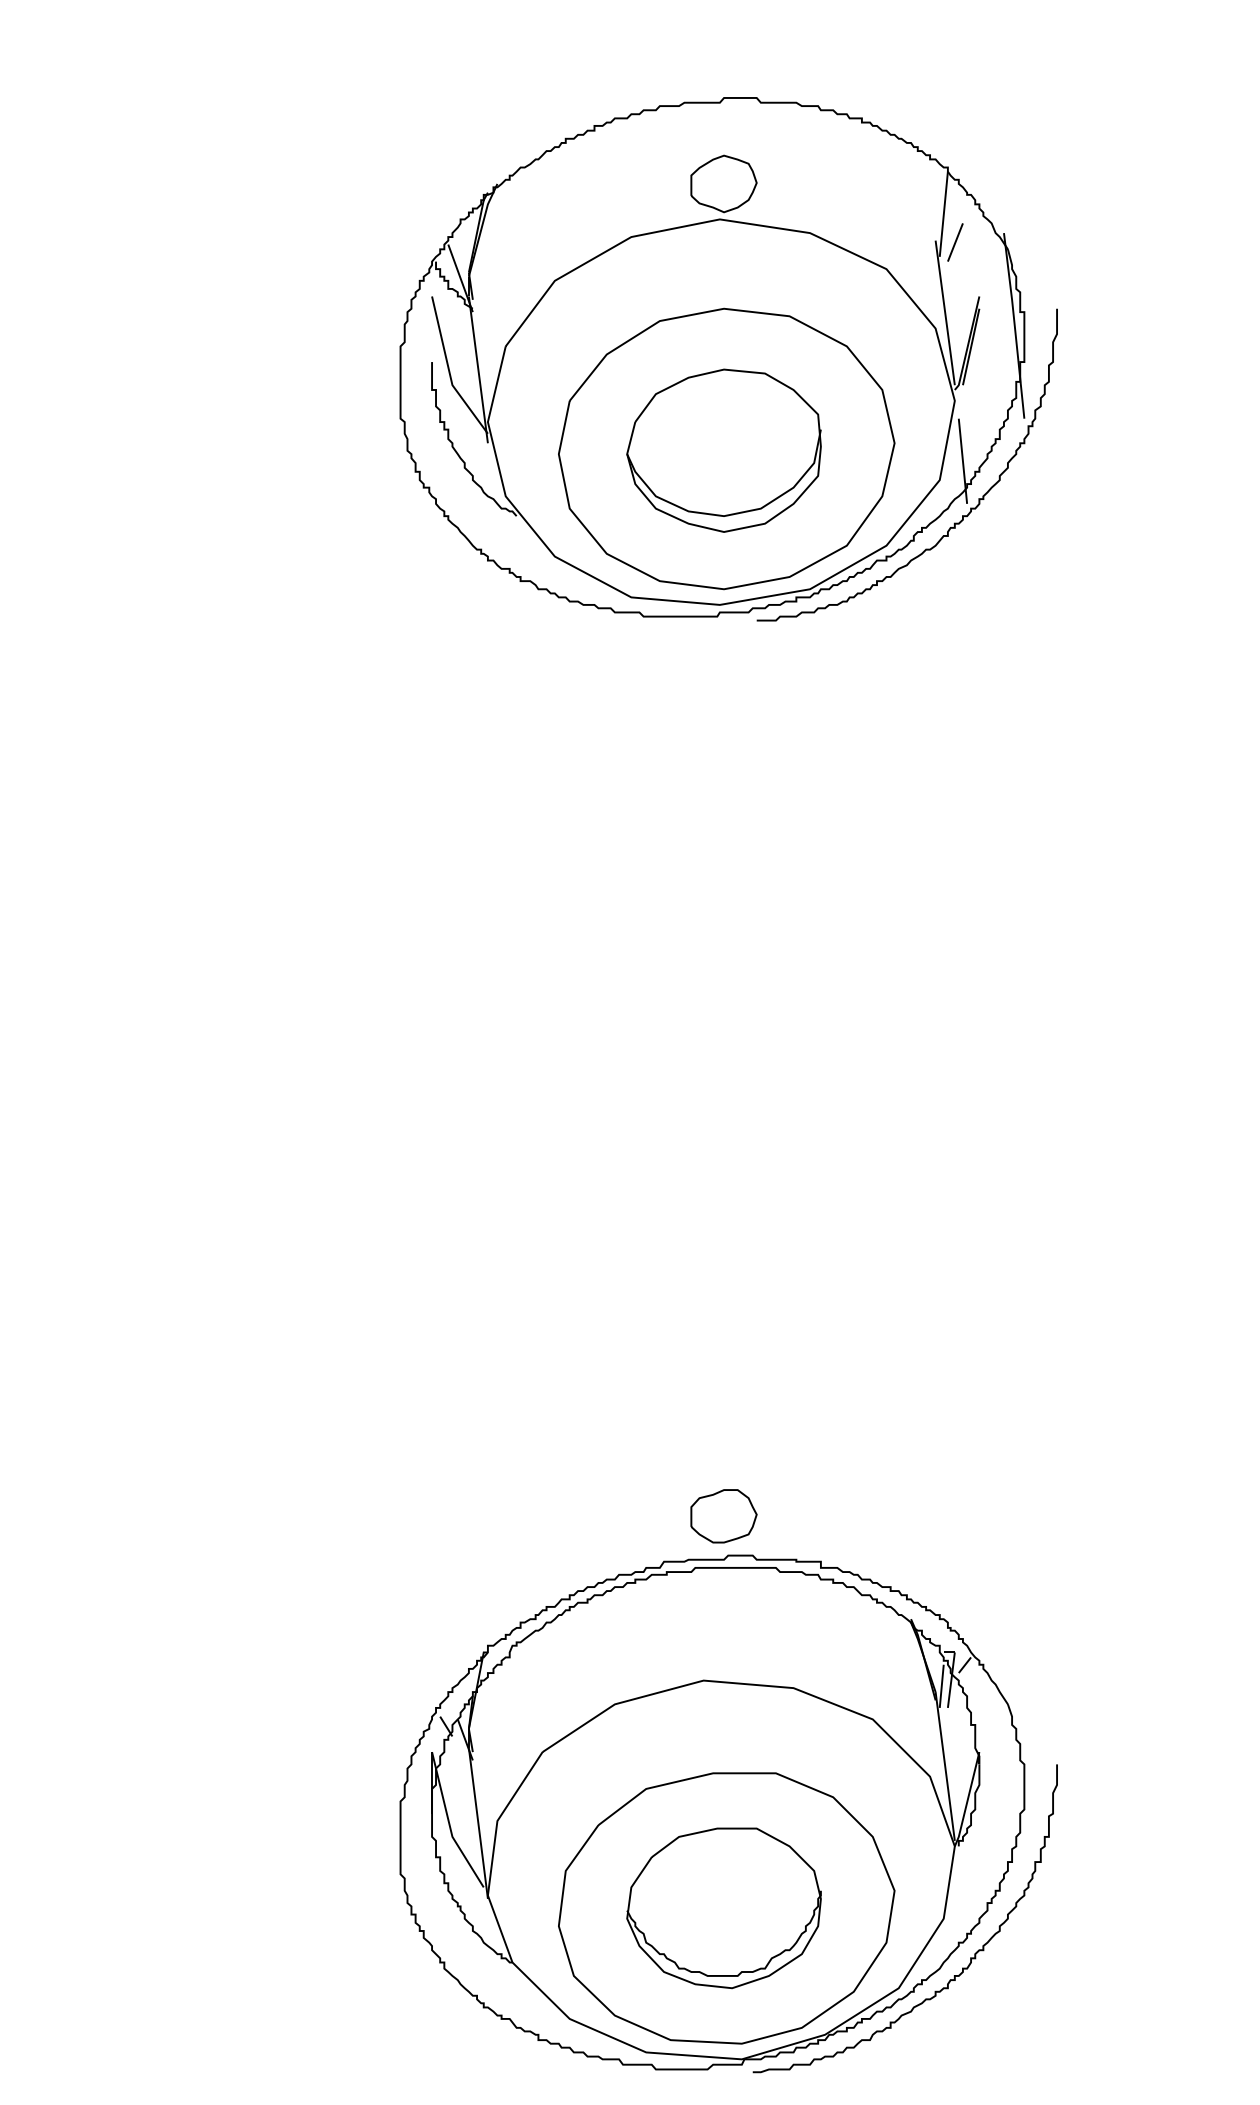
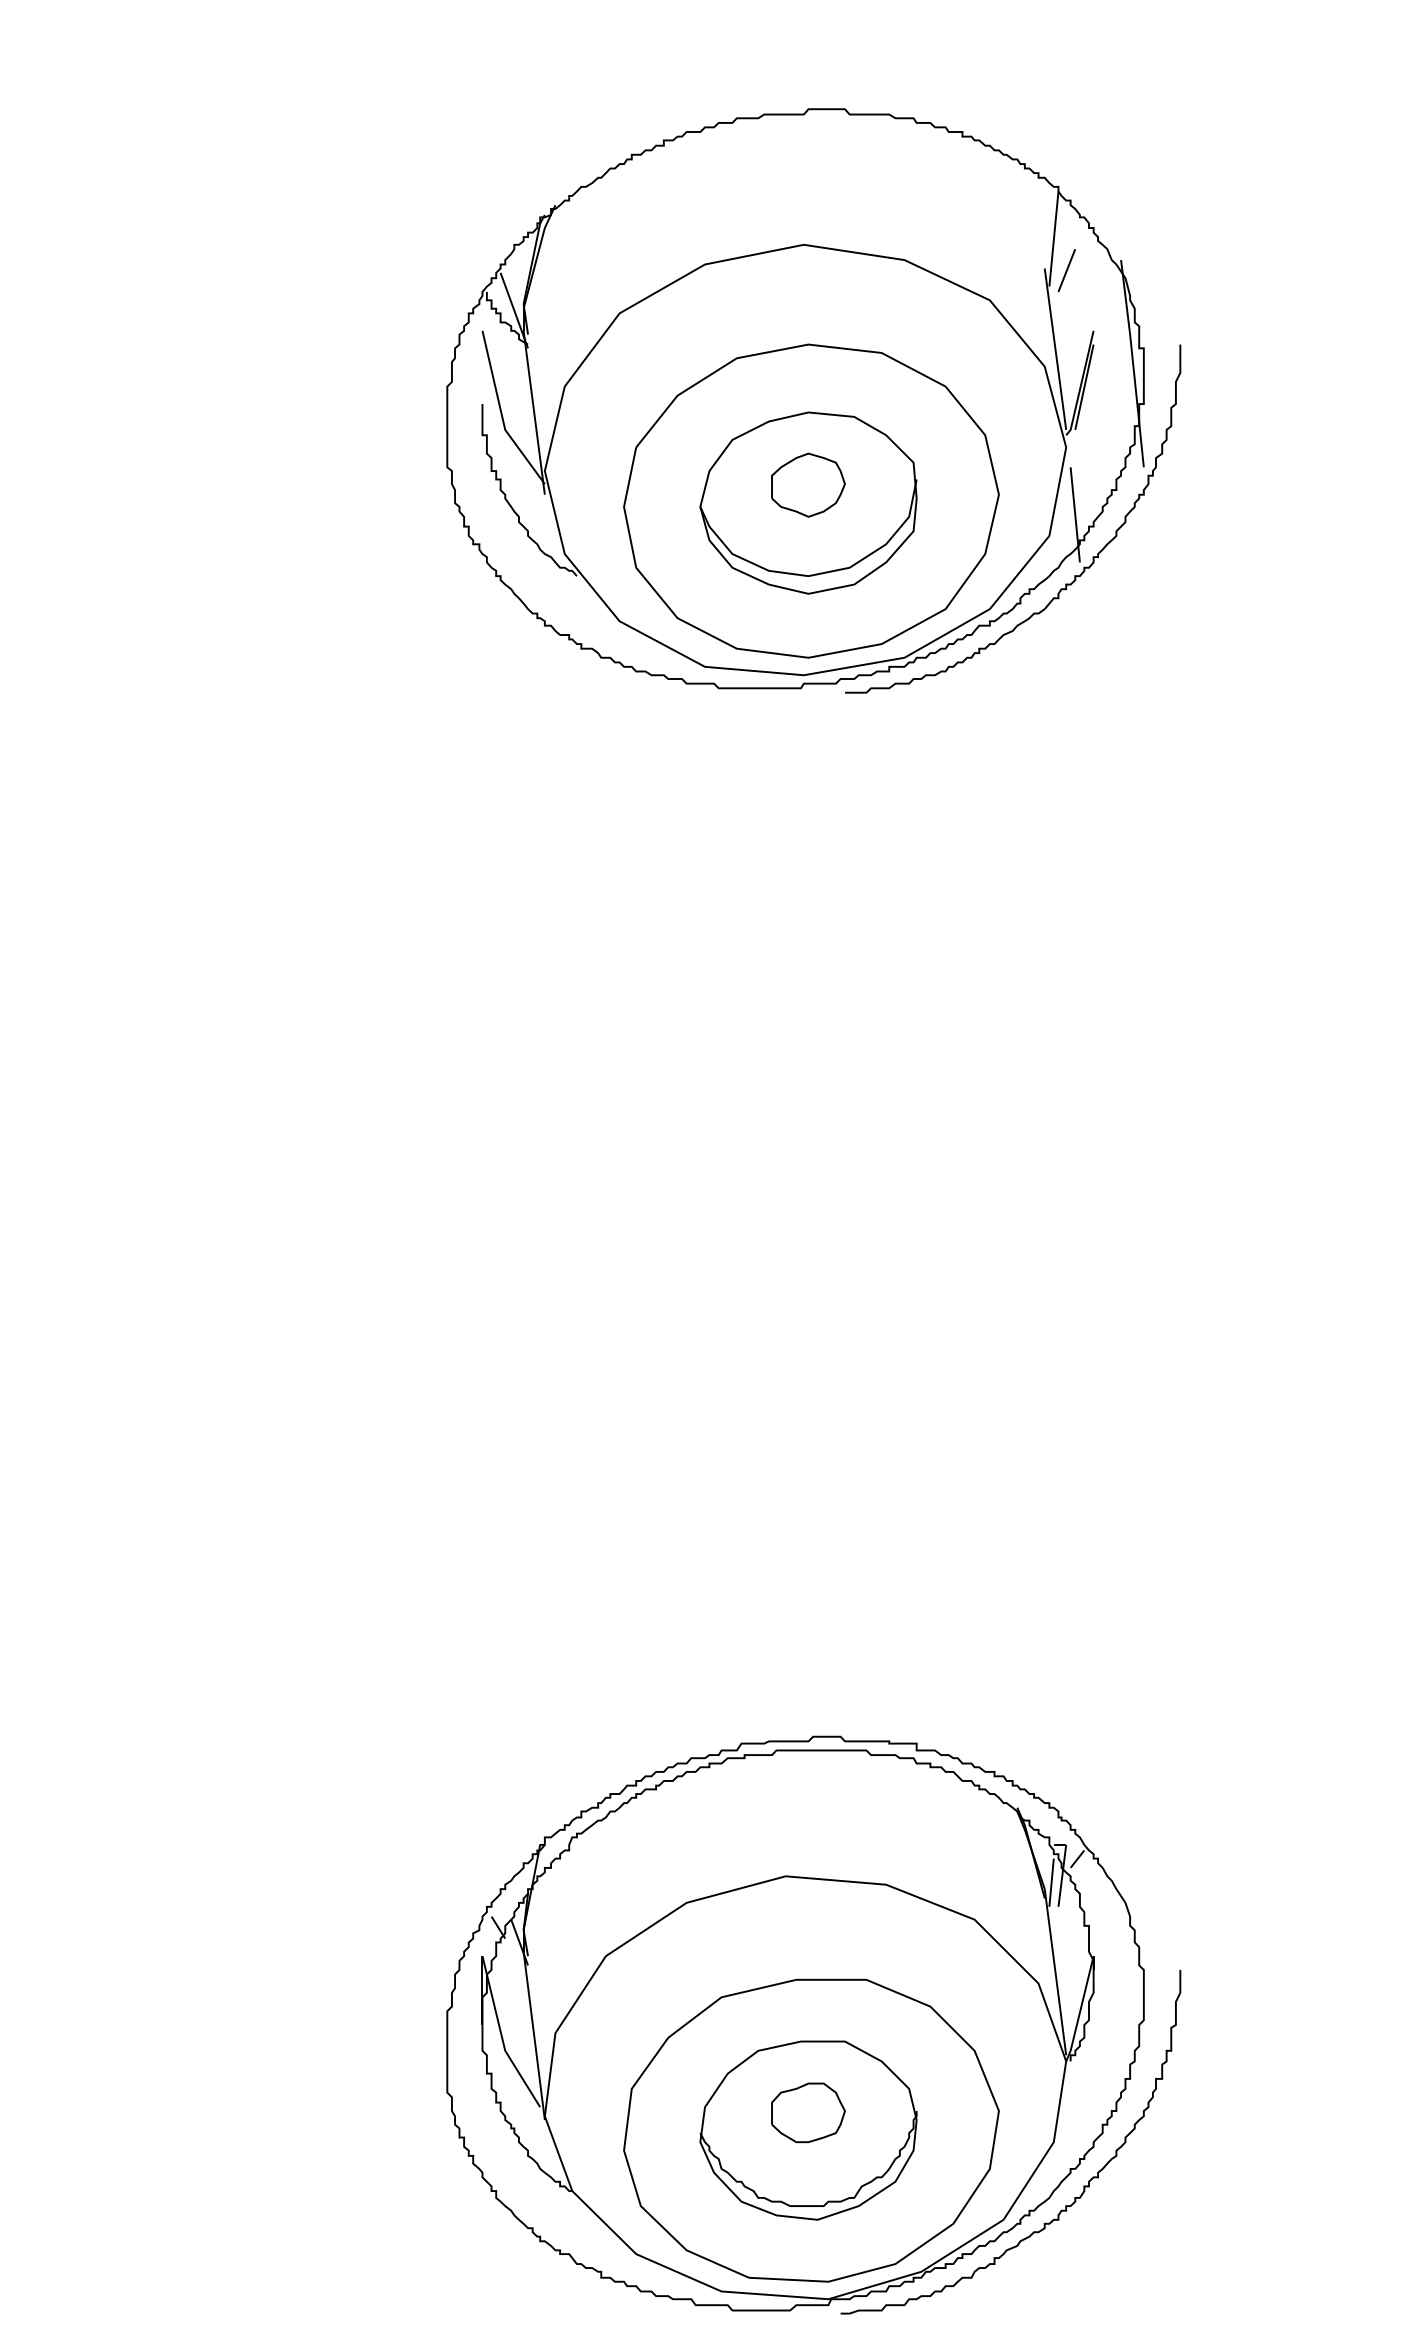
part: (724, 183) -> (808, 484), moved
part: (724, 1515) -> (808, 2112), moved

